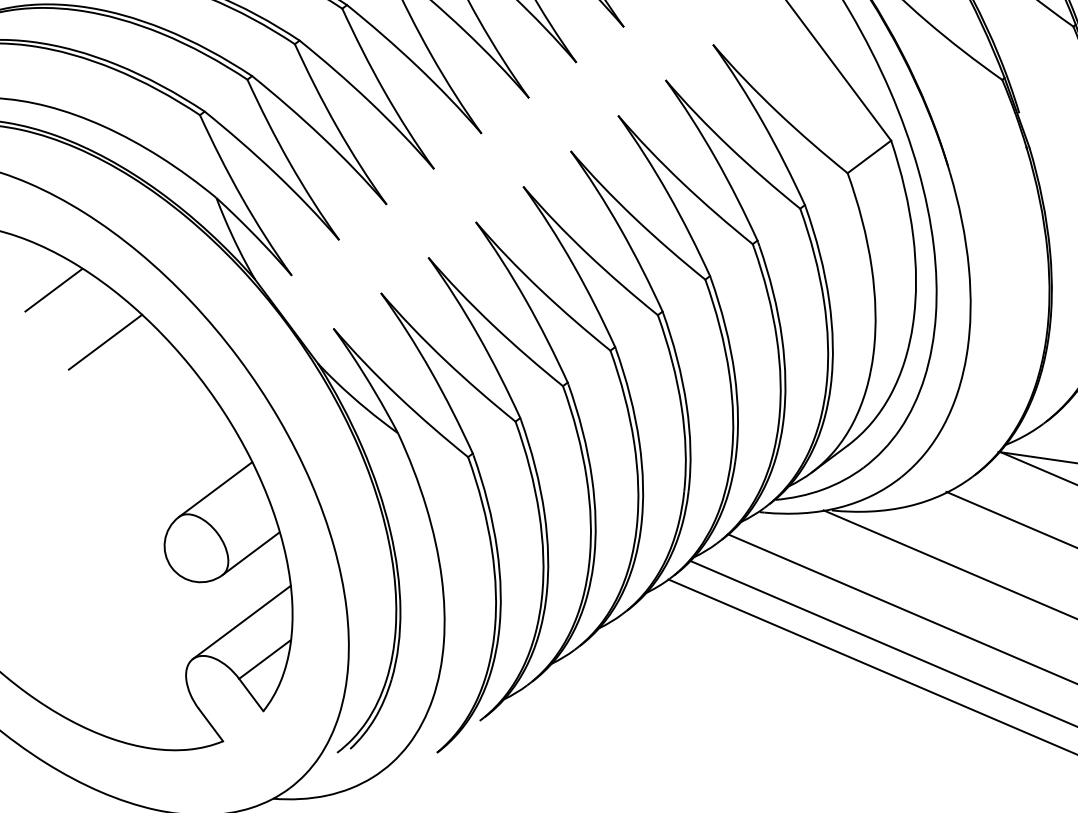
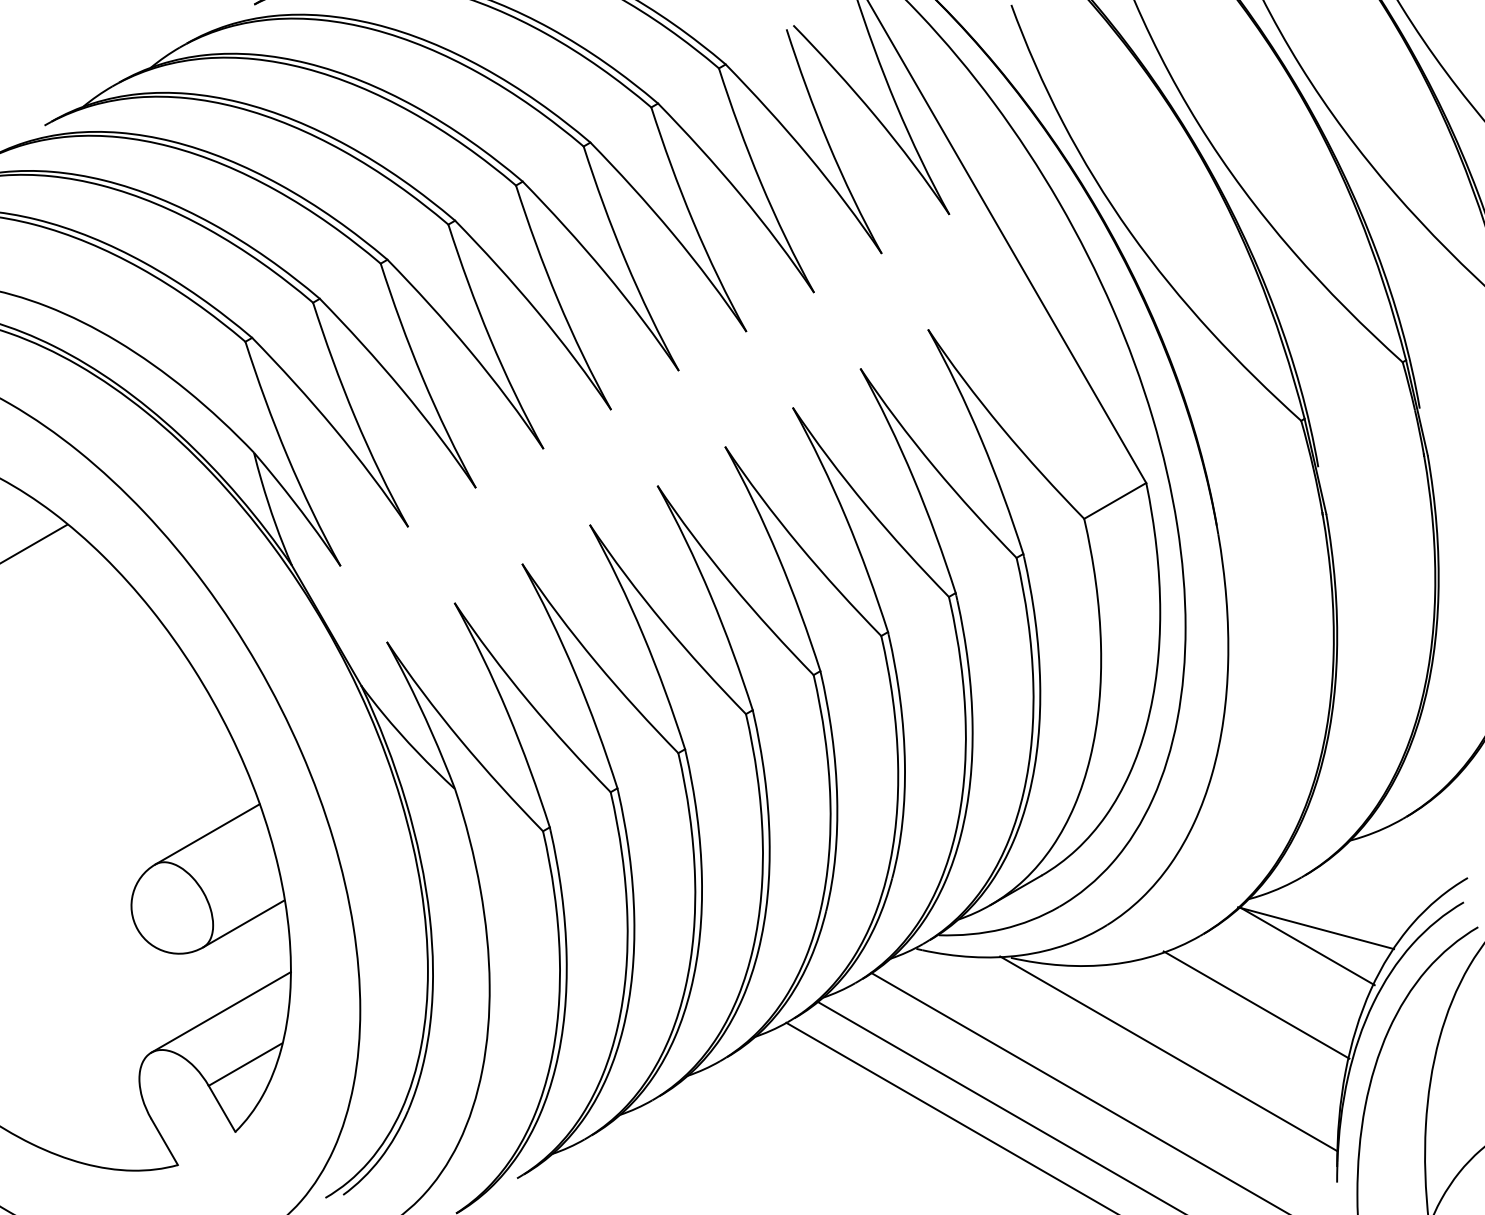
line: (105, 342) -> (86, 624), removed

